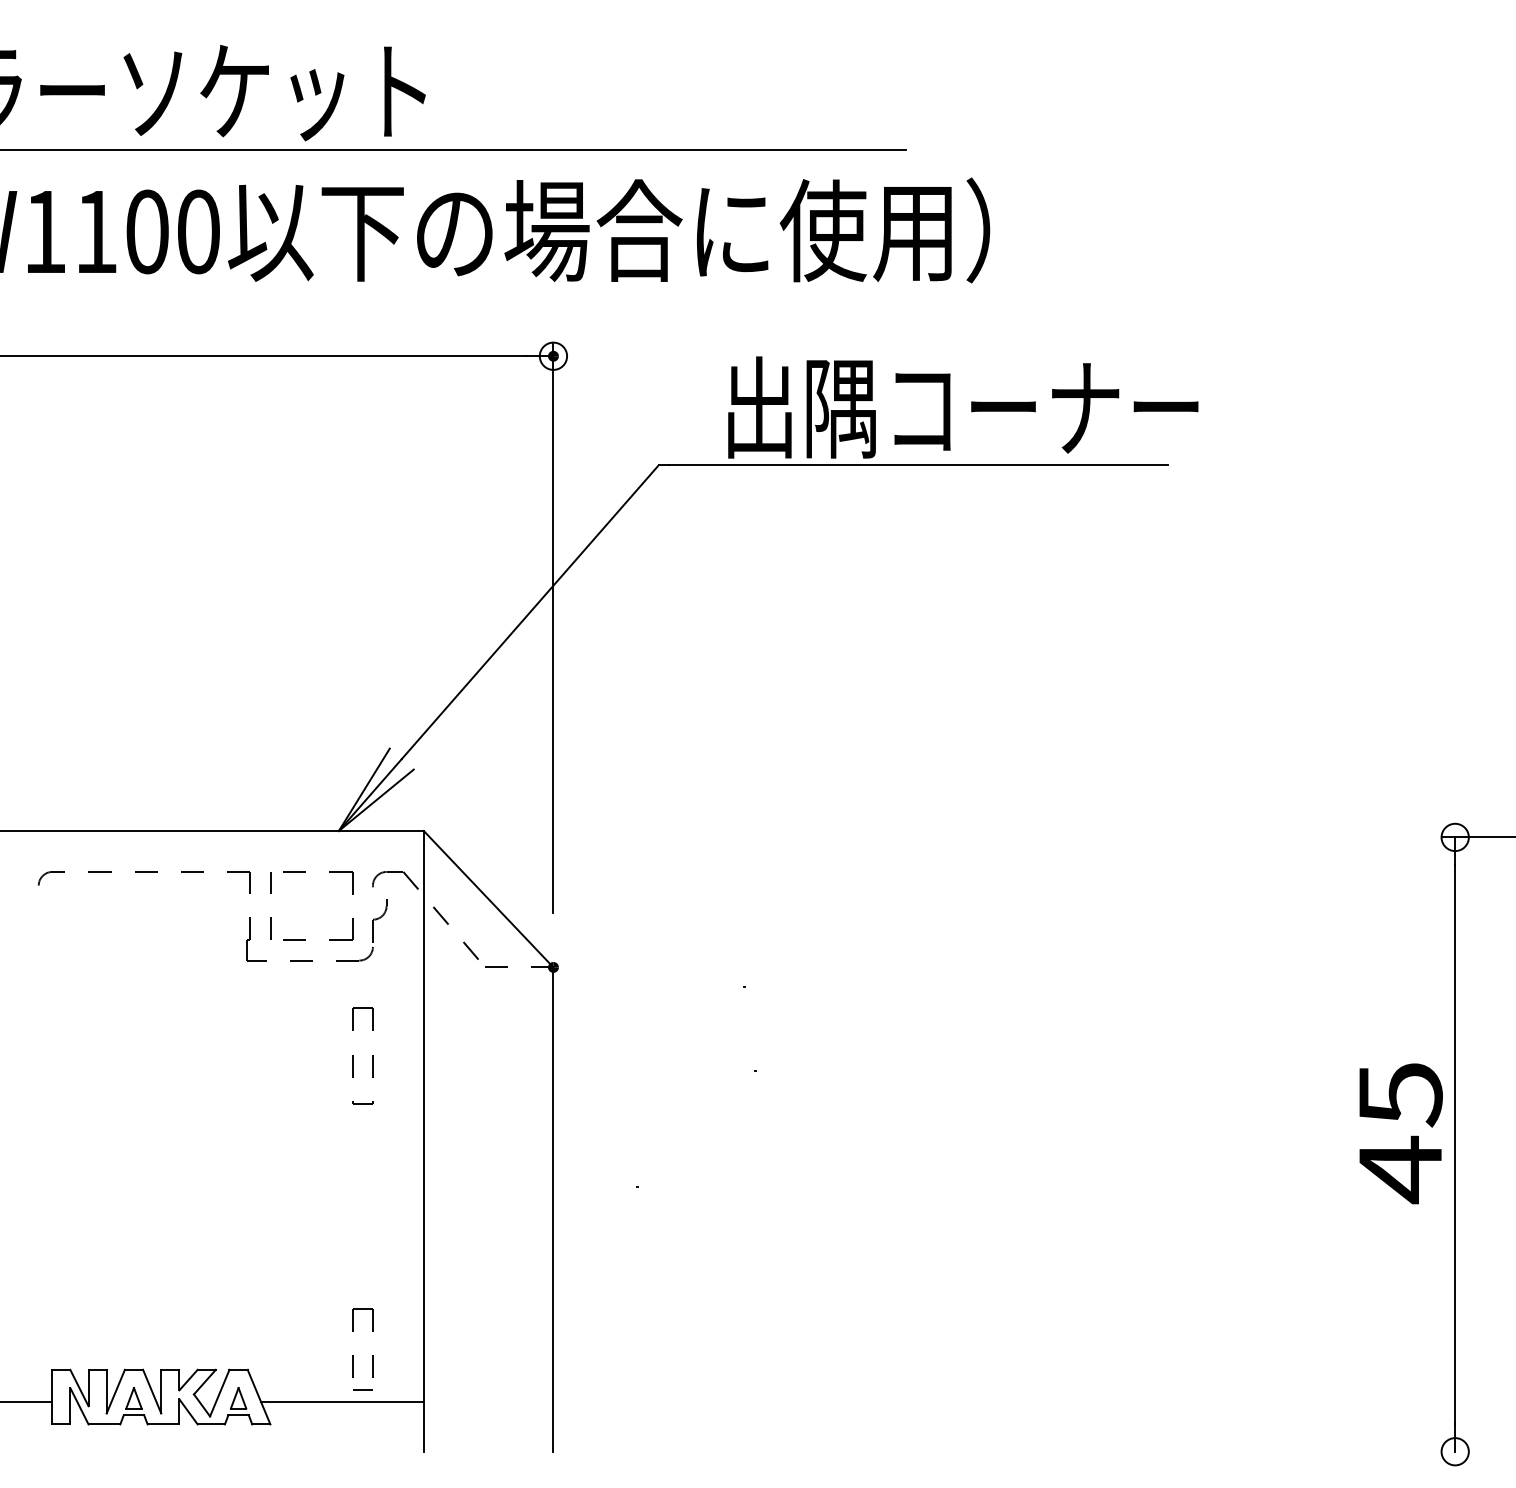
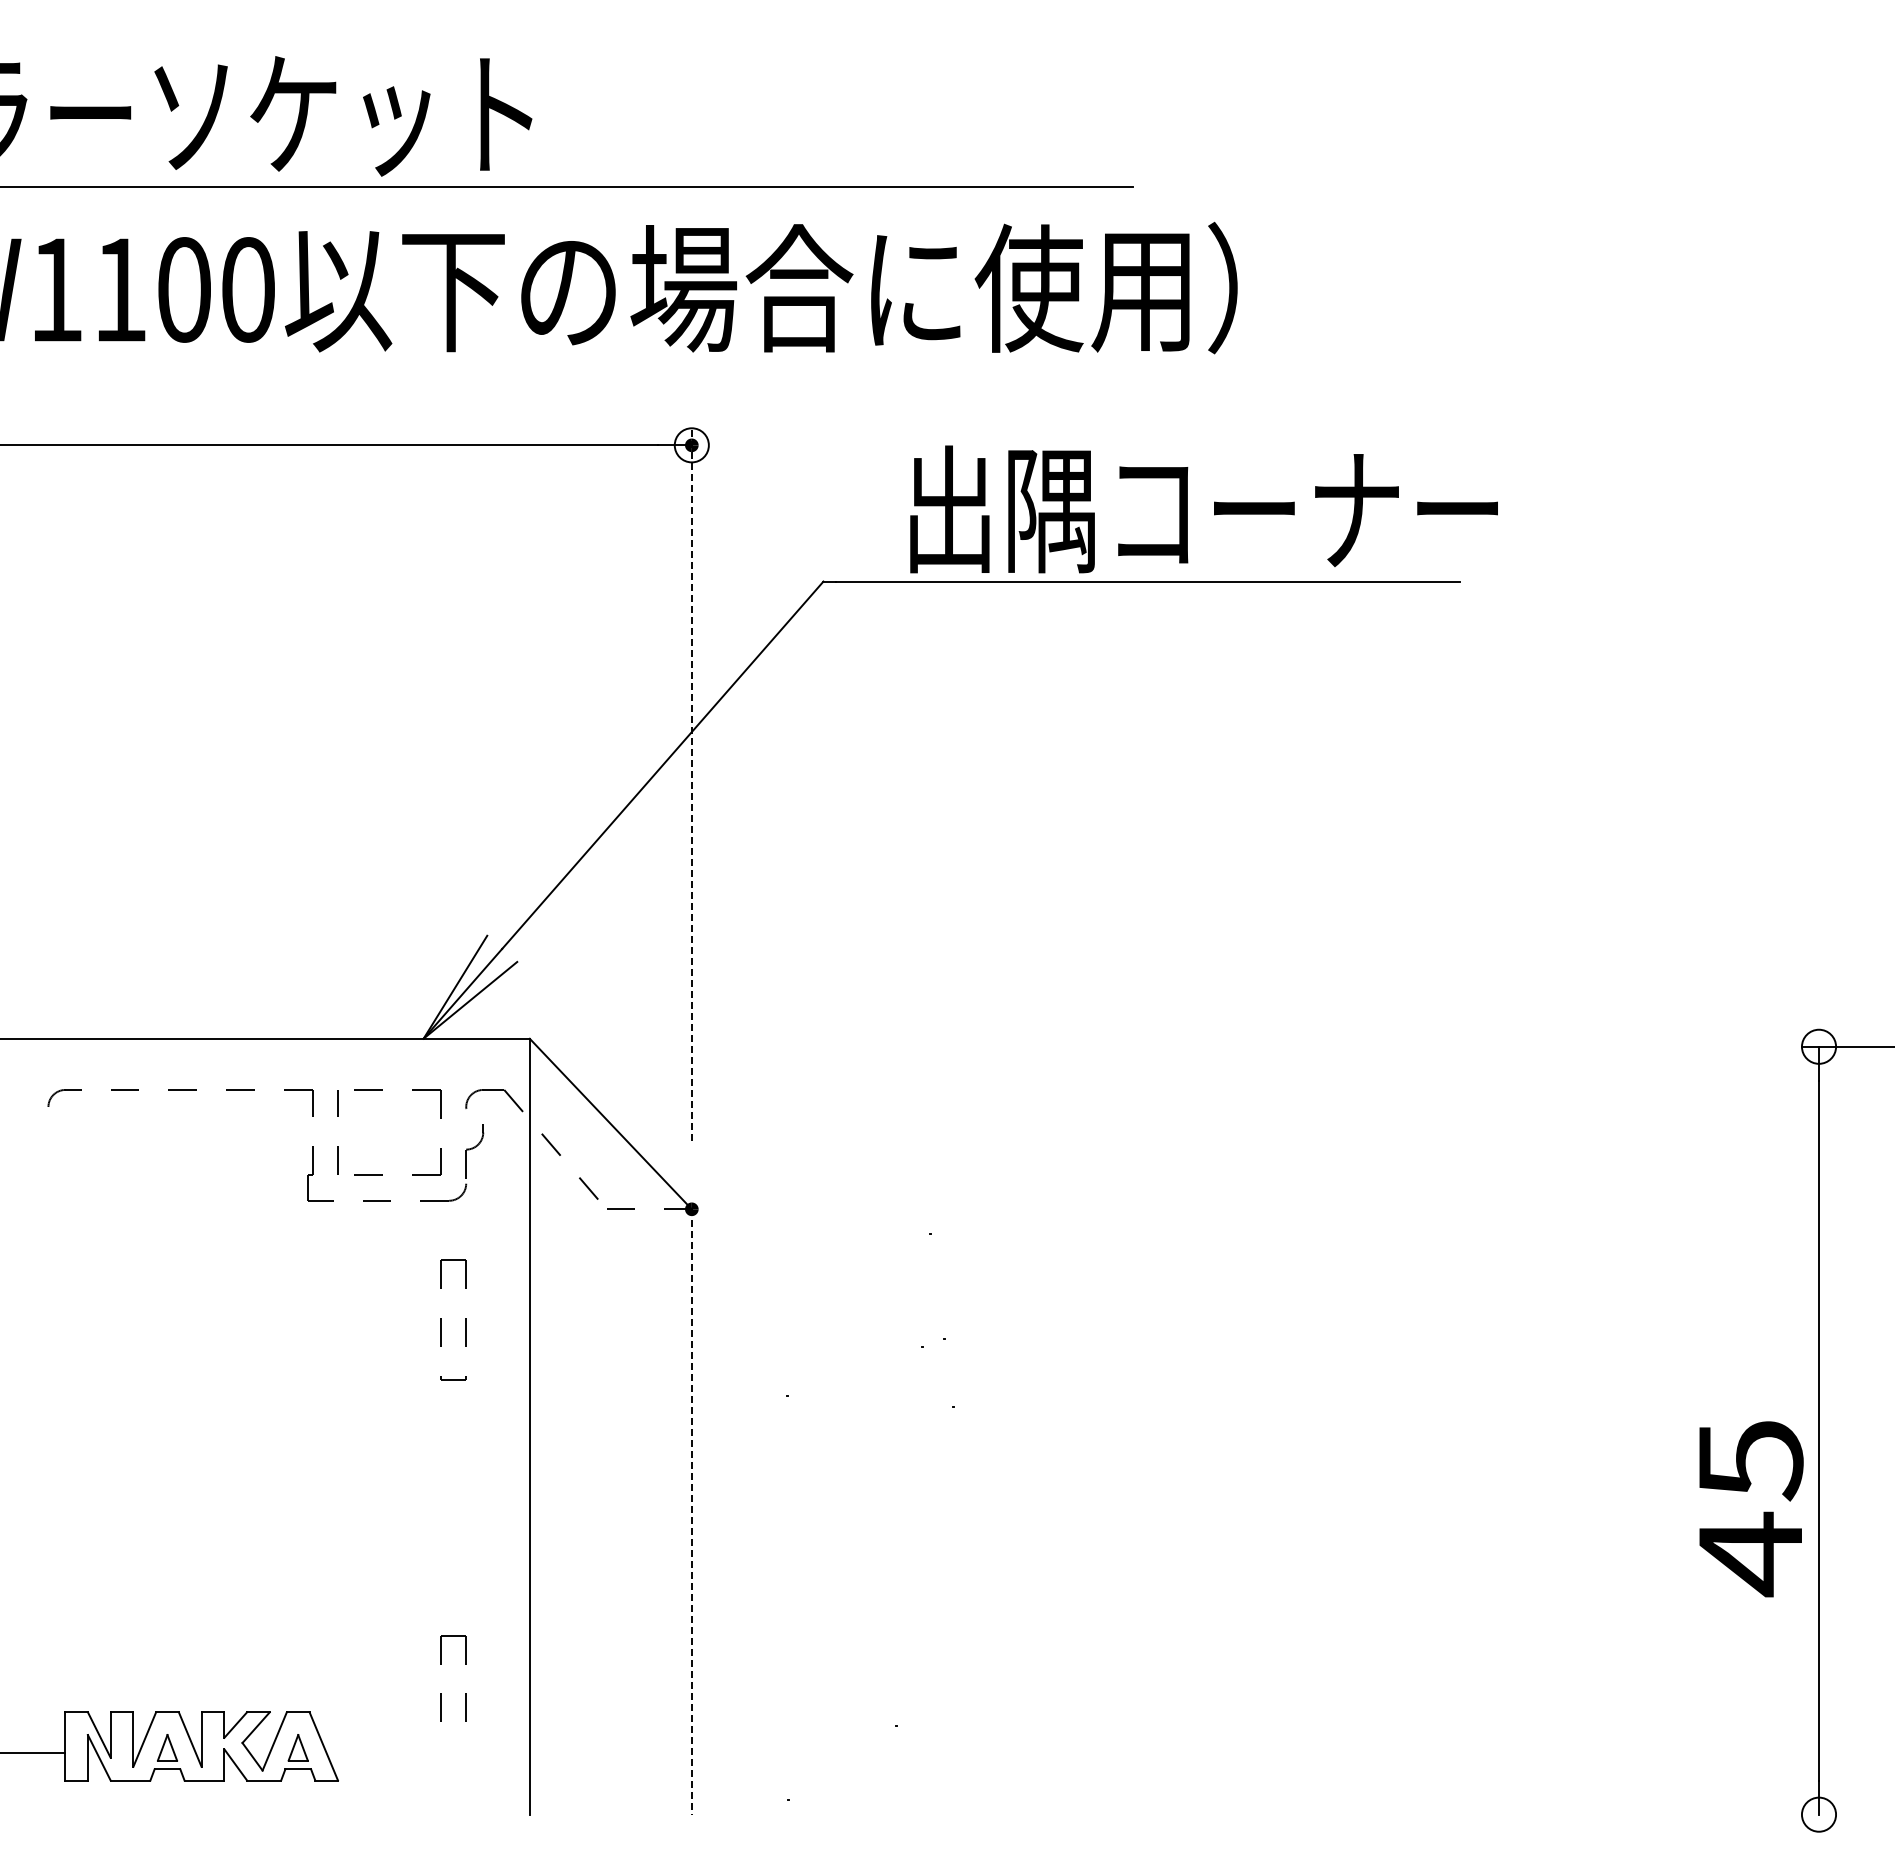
line: (553, 627) -> (691, 784), solid -> dashed
text: (1401, 1134) -> (1751, 1509), moved
line: (553, 1210) -> (691, 1512), solid -> dashed
line: (362, 1390) -> (453, 1737), removed
line: (342, 1402) -> (427, 1752), removed

